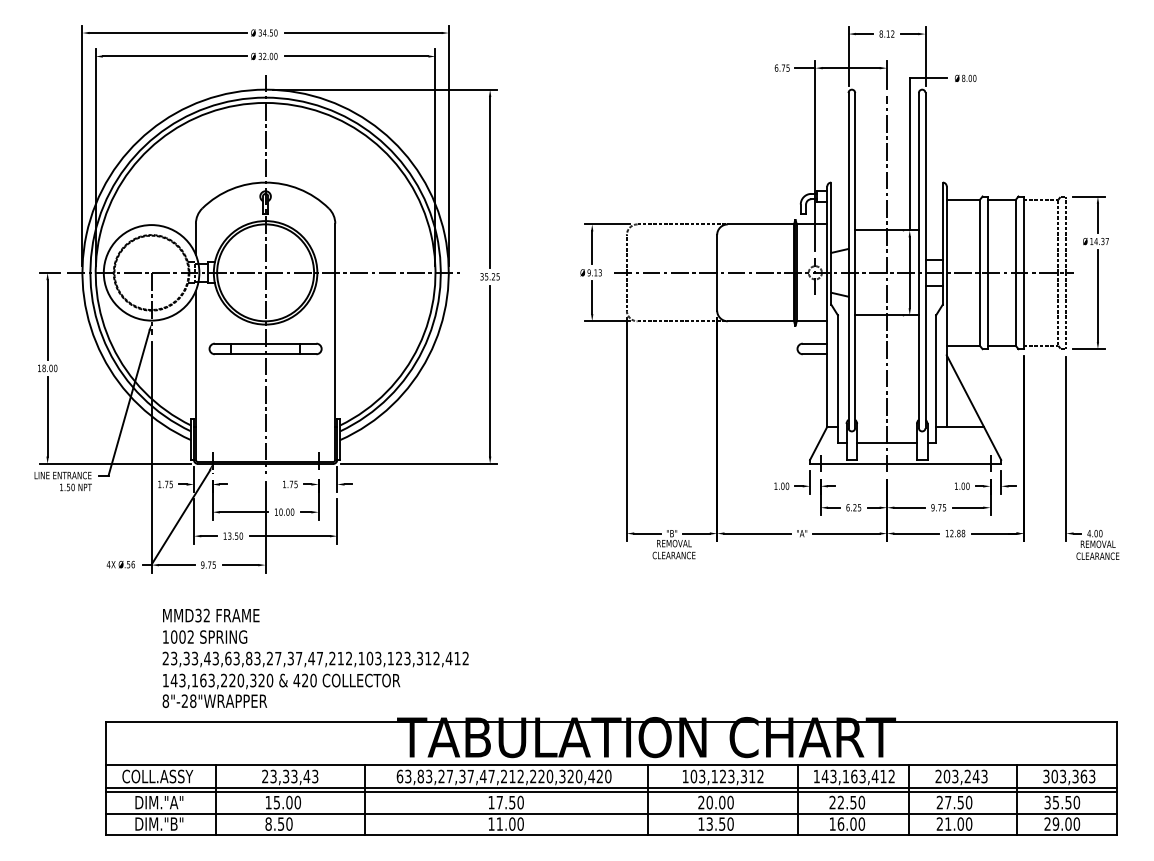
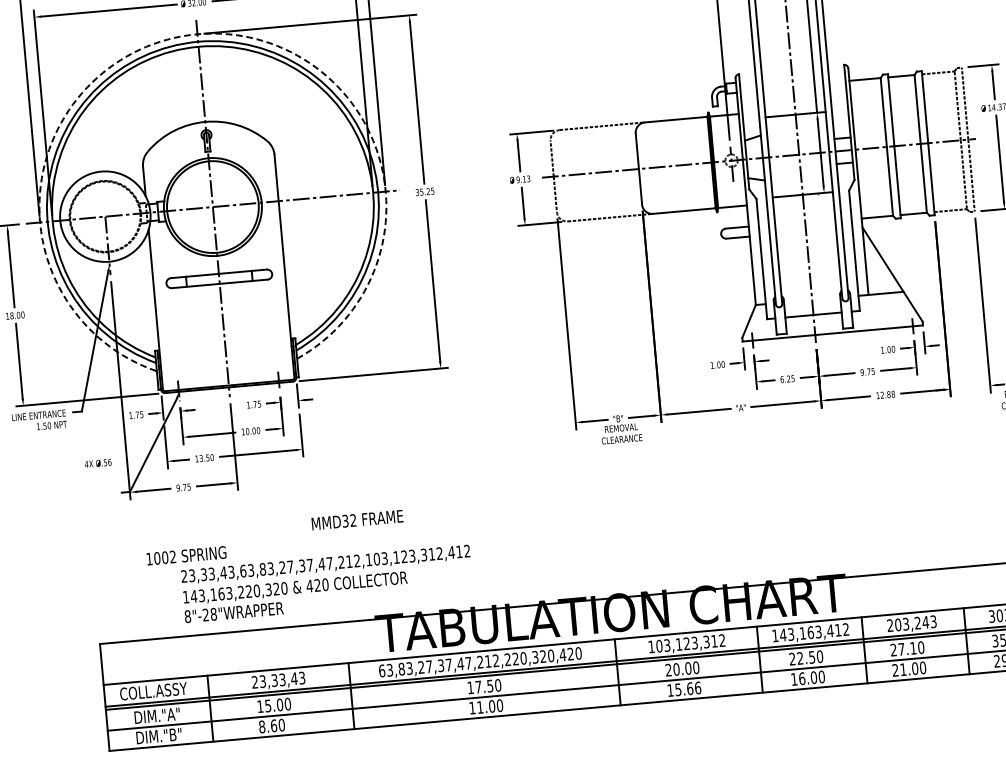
arc: (265, 89) -> (197, 34), solid -> dashed
text: (120, 564) -> (97, 463), moved
text: (211, 615) -> (357, 520), moved
text: (315, 679) -> (327, 583), moved
text: (960, 802) -> (913, 648), 27.50 -> 27.10
text: (281, 823) -> (274, 725), 8.50 -> 8.60
text: (720, 823) -> (688, 688), 13.50 -> 15.66

